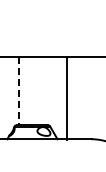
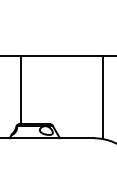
line: (19, 91) -> (21, 90), dashed -> solid
line: (67, 98) -> (103, 97), moved

